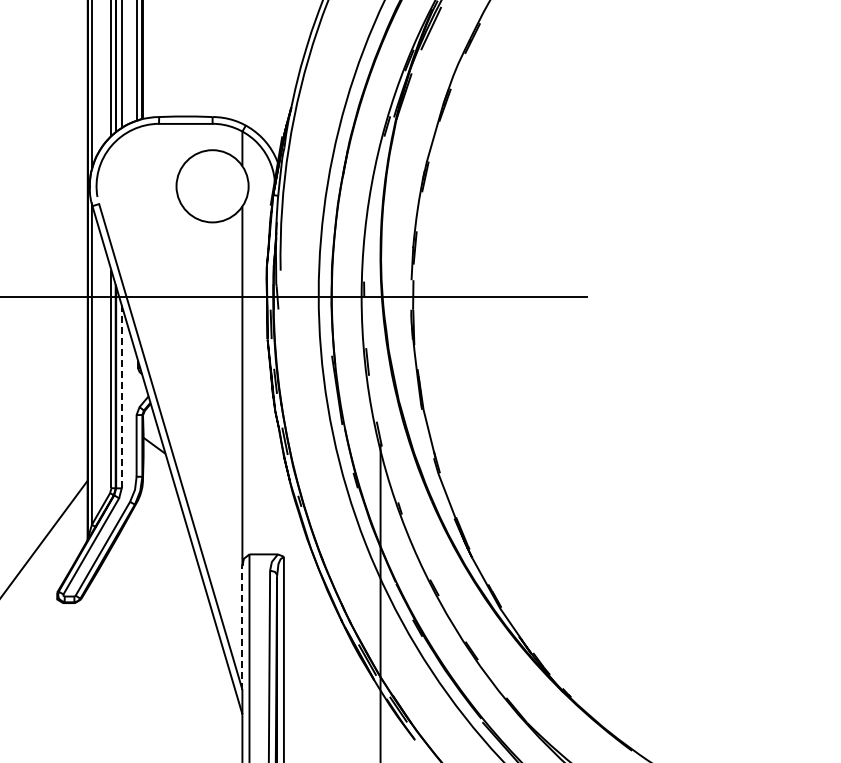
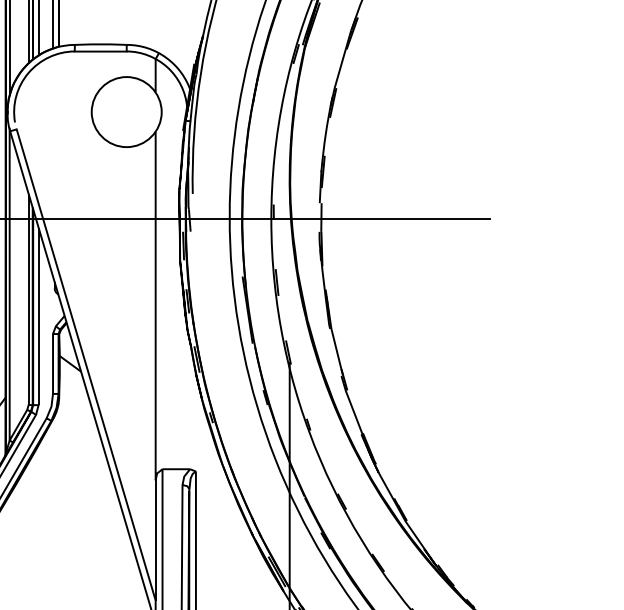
line: (121, 396) -> (38, 316), dashed -> solid
line: (242, 627) -> (155, 540), dashed -> solid

